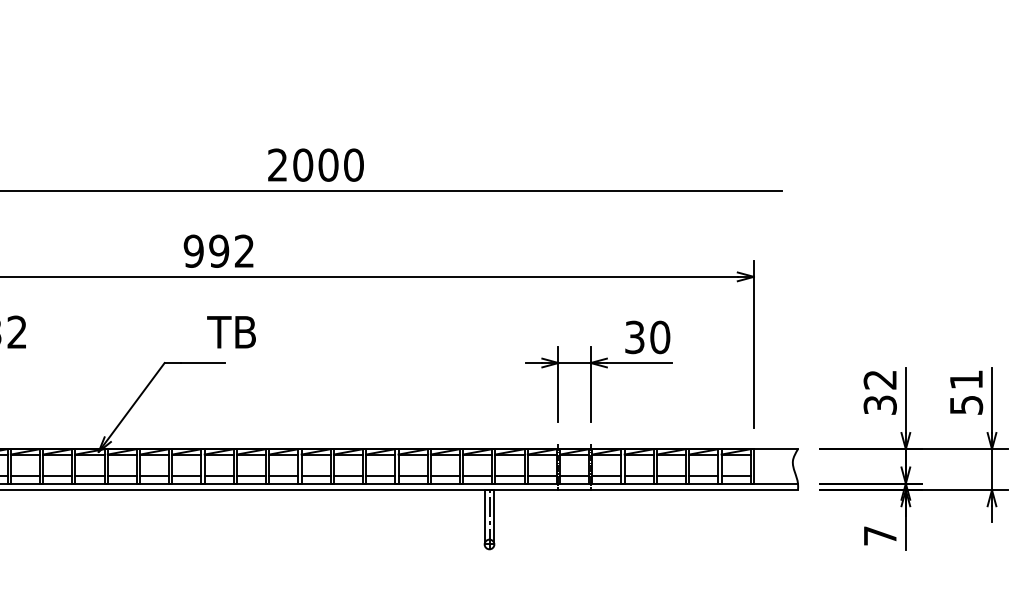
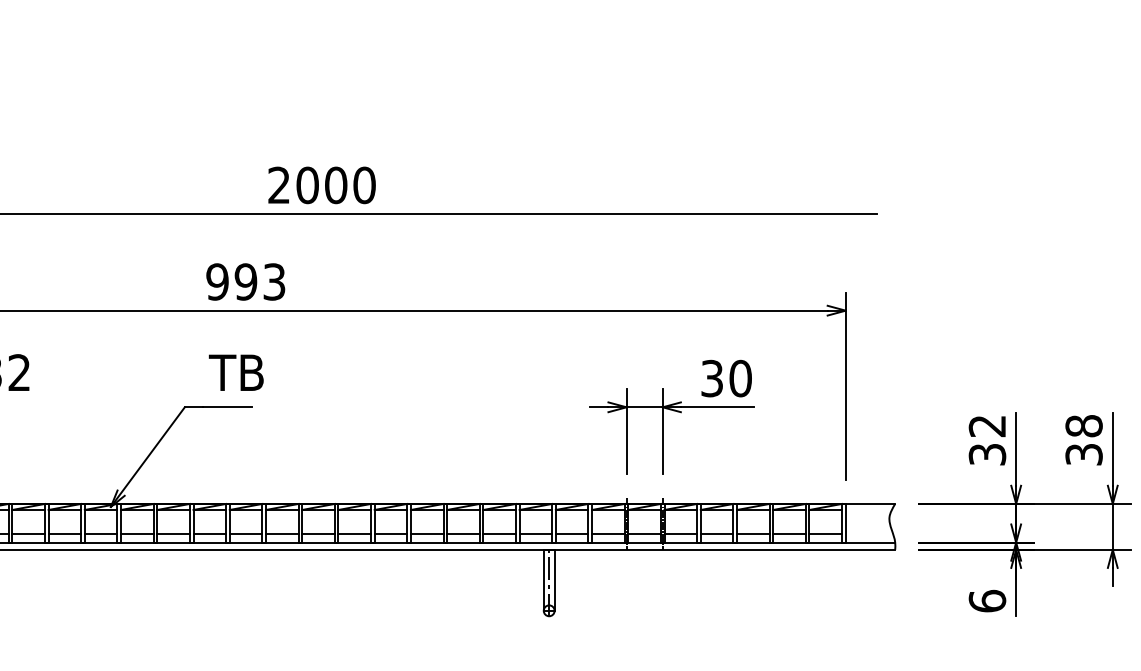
text: (315, 164) -> (321, 184), moved
text: (244, 250) -> (274, 281), 992 -> 993
text: (231, 332) -> (236, 373), moved
text: (966, 391) -> (1084, 439), 51 -> 38
text: (879, 535) -> (986, 600), 7 -> 6

